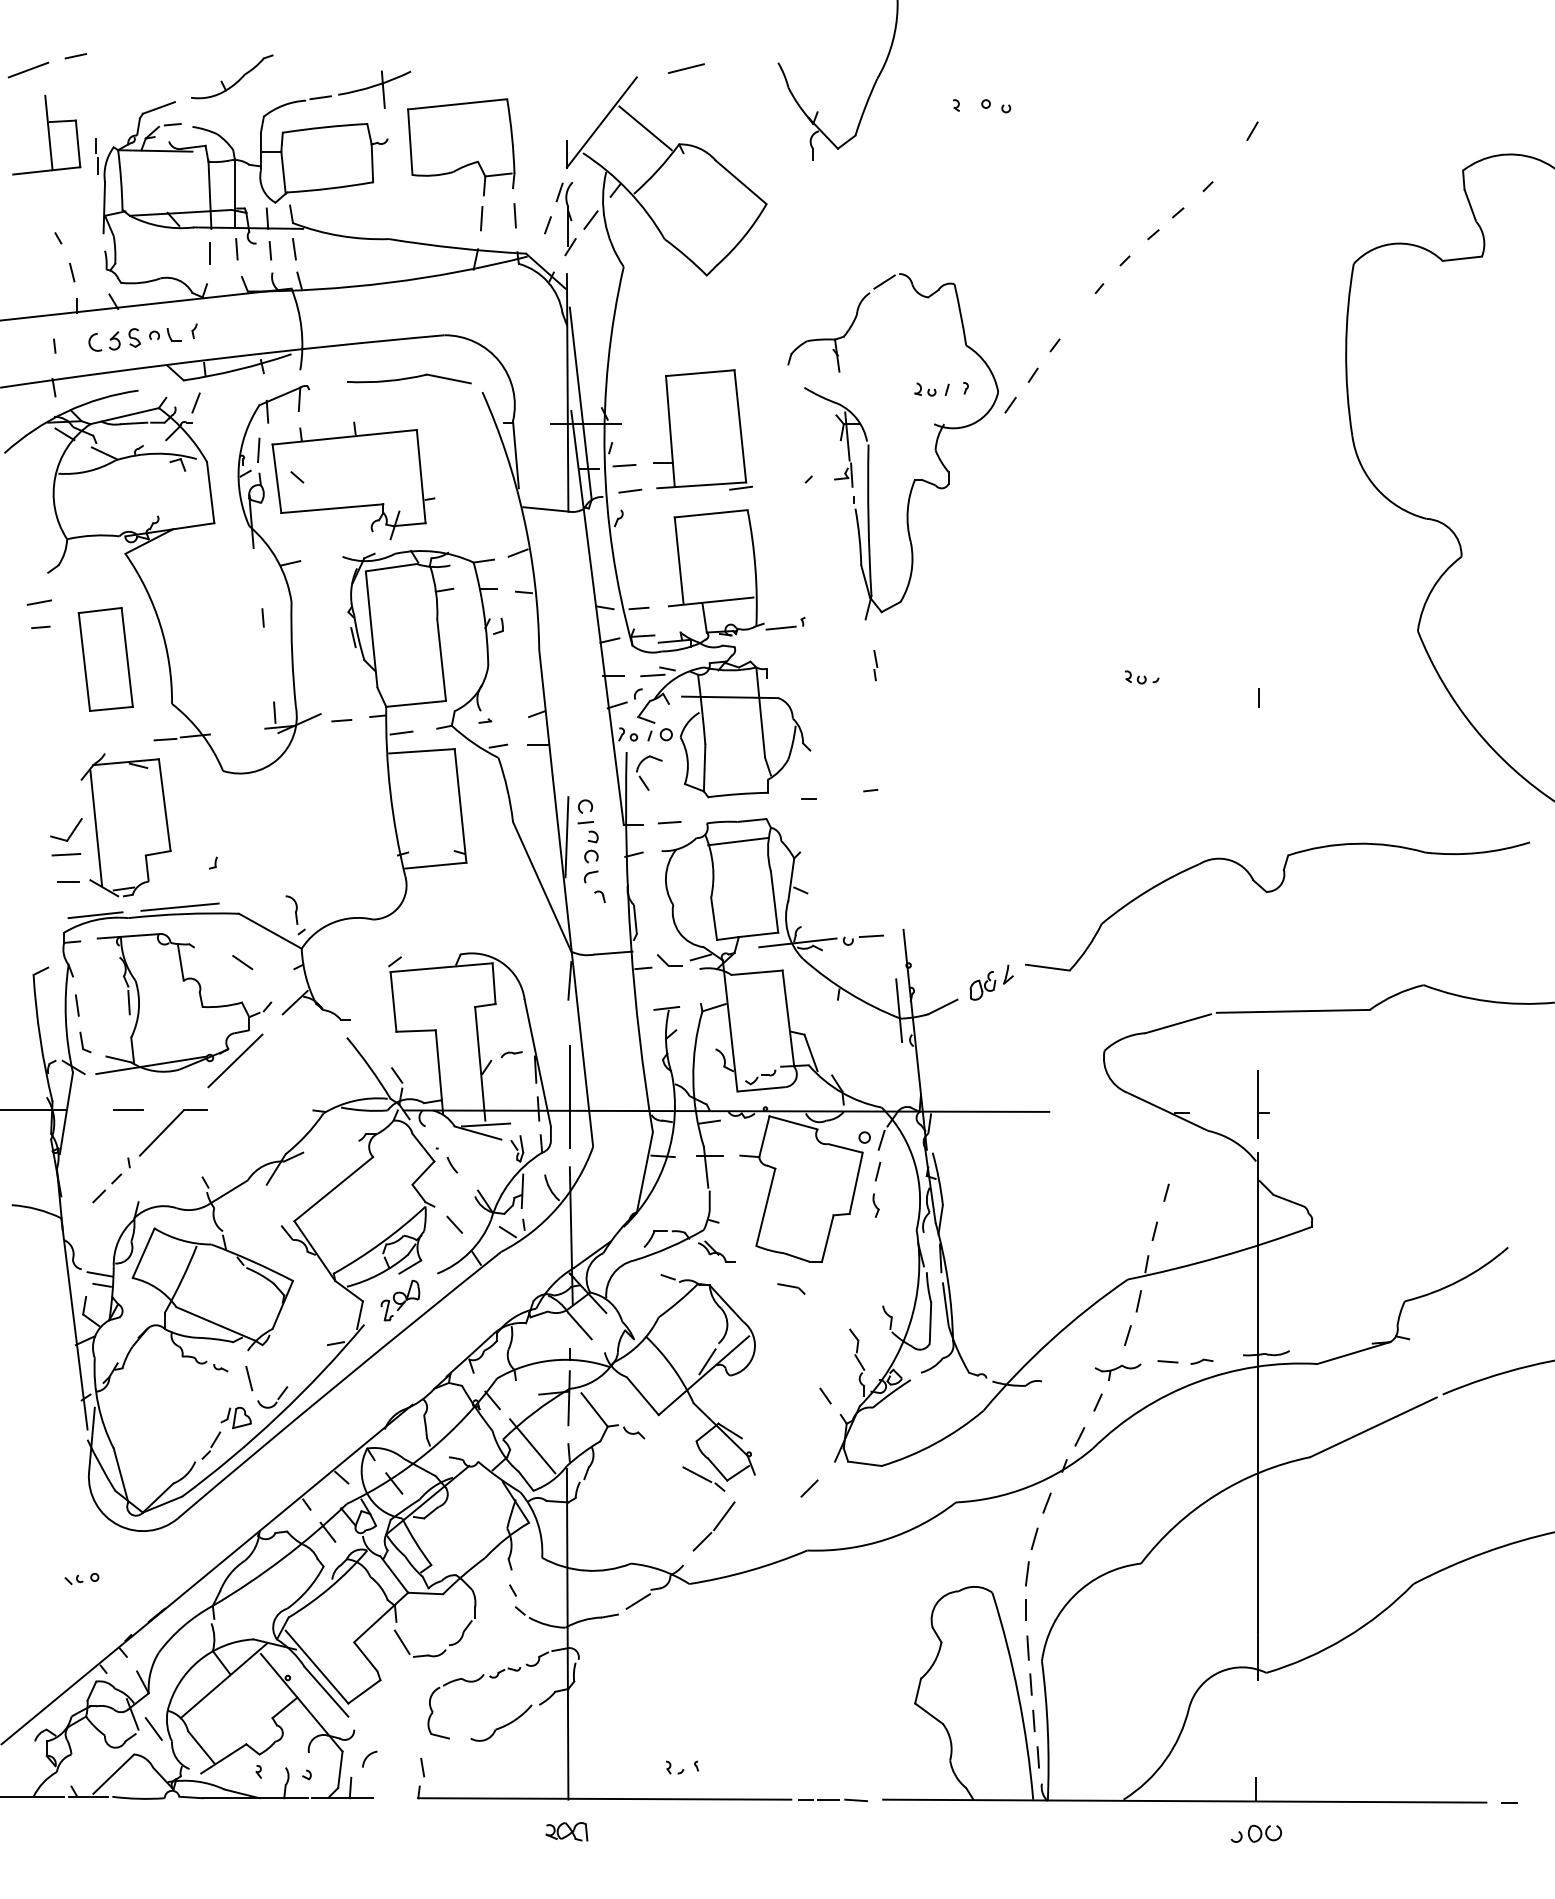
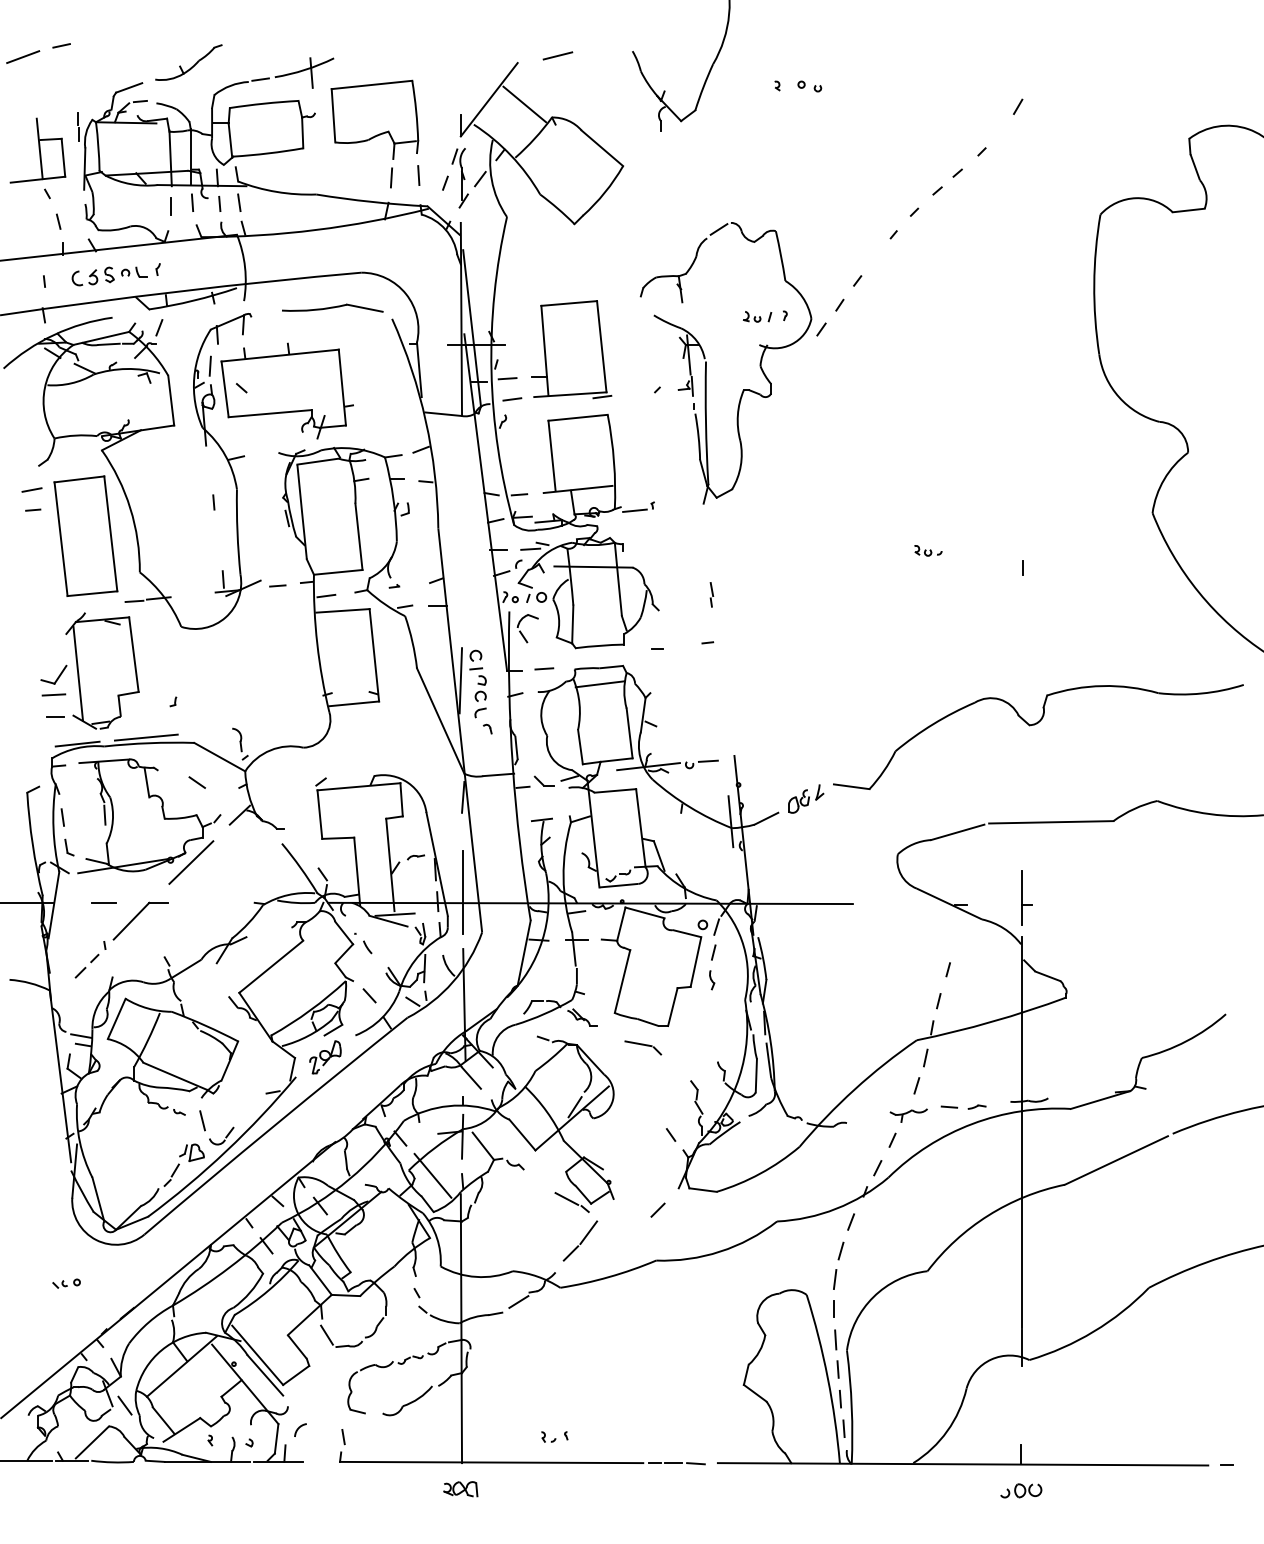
part: (46, 134) -> (37, 150), moved
part: (105, 659) -> (85, 536), size x1.43
part: (875, 665) -> (711, 594), moved
part: (791, 1288) -> (643, 1047), size x1.67

